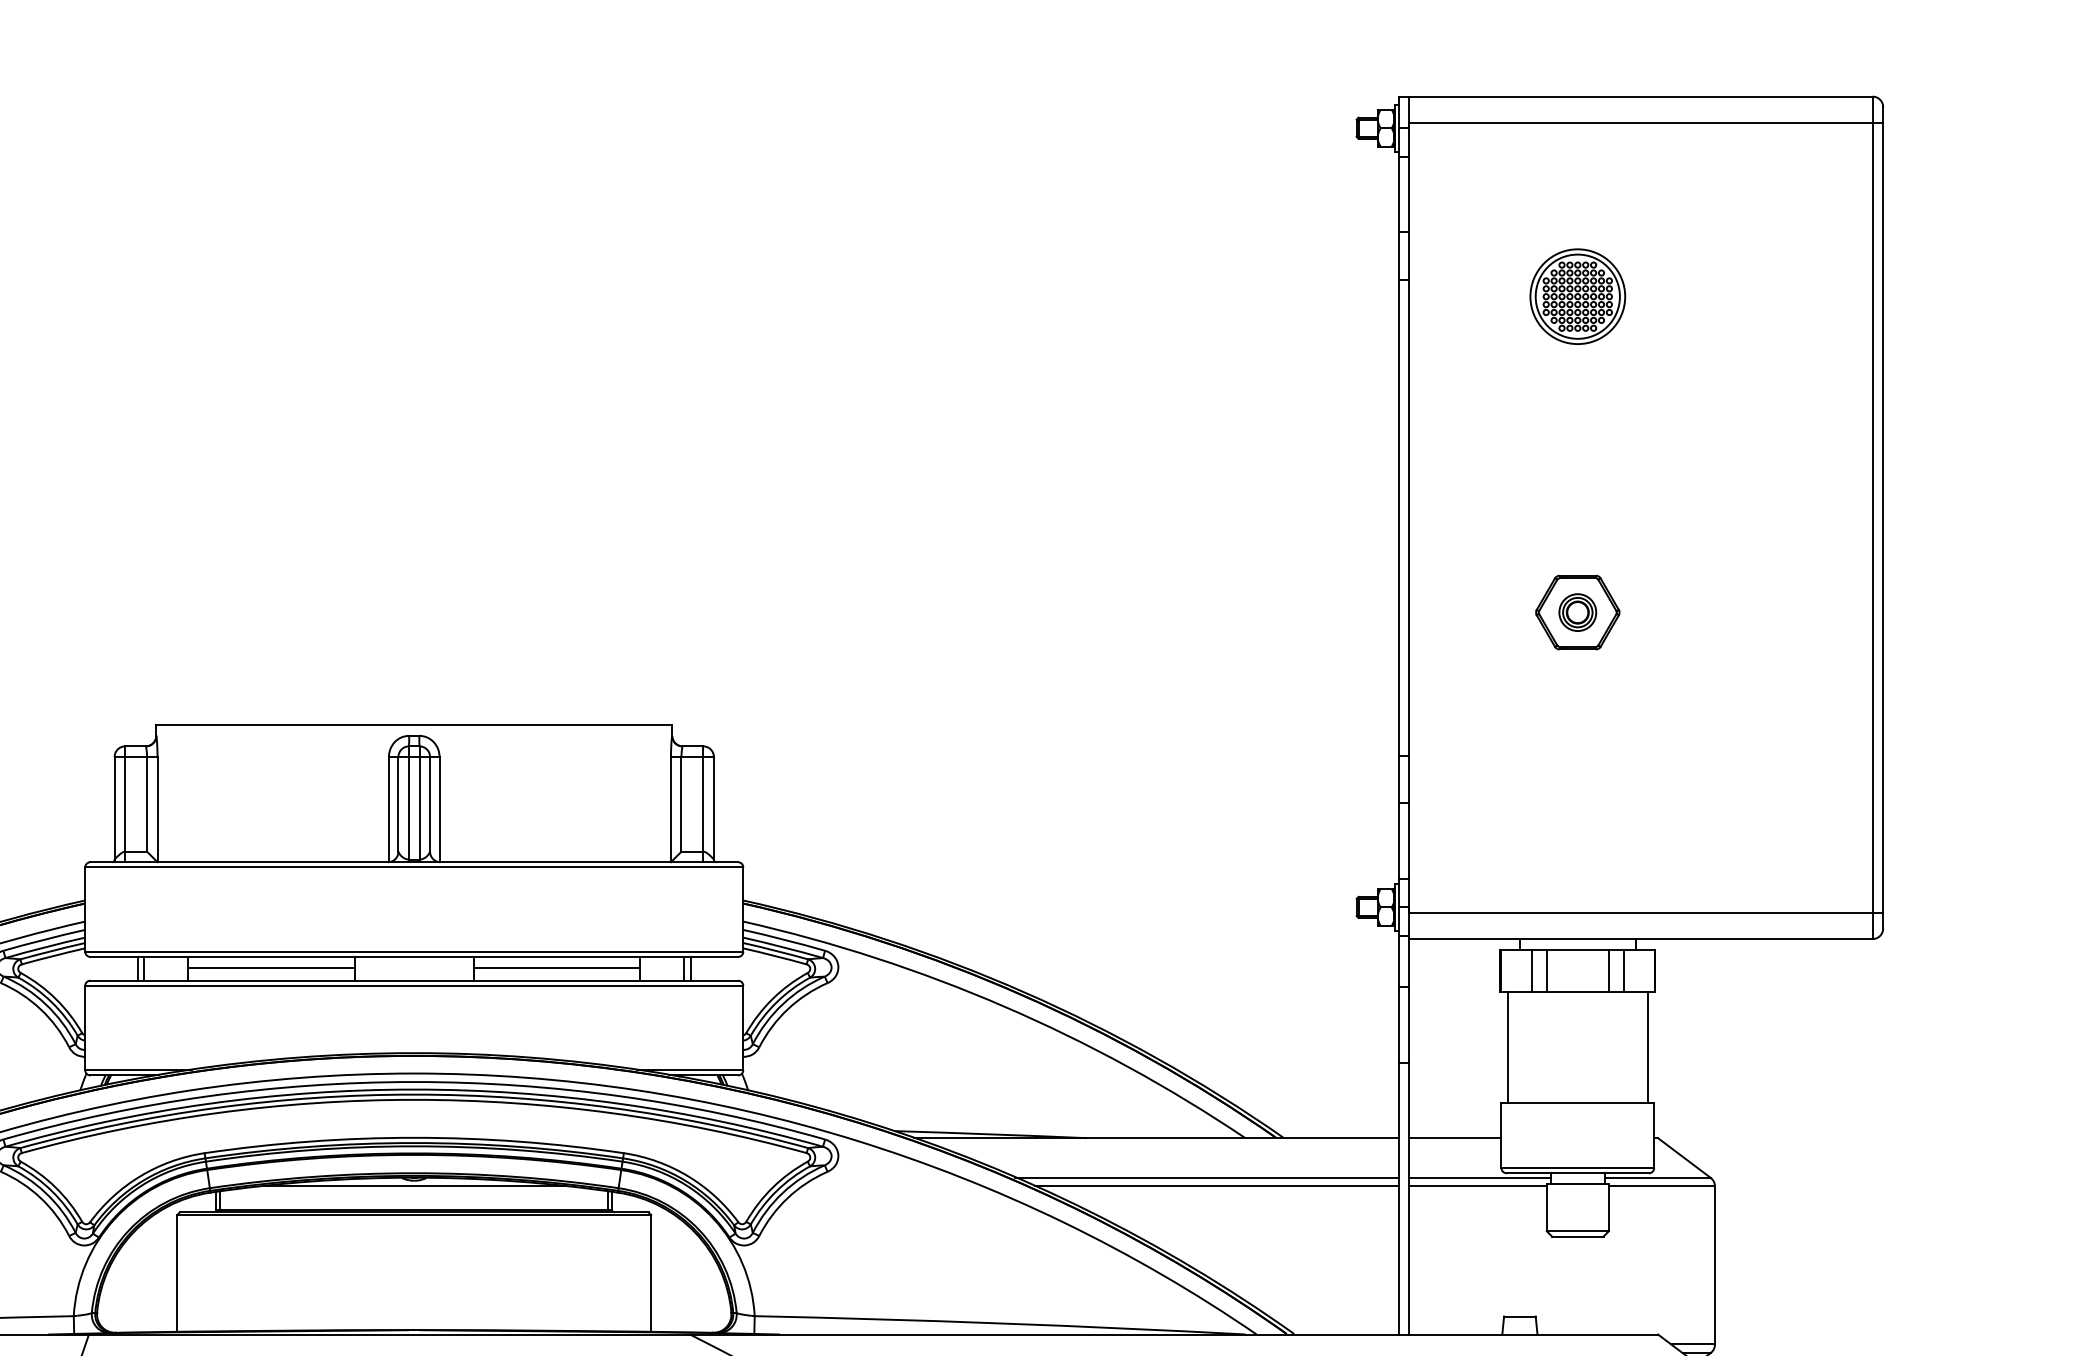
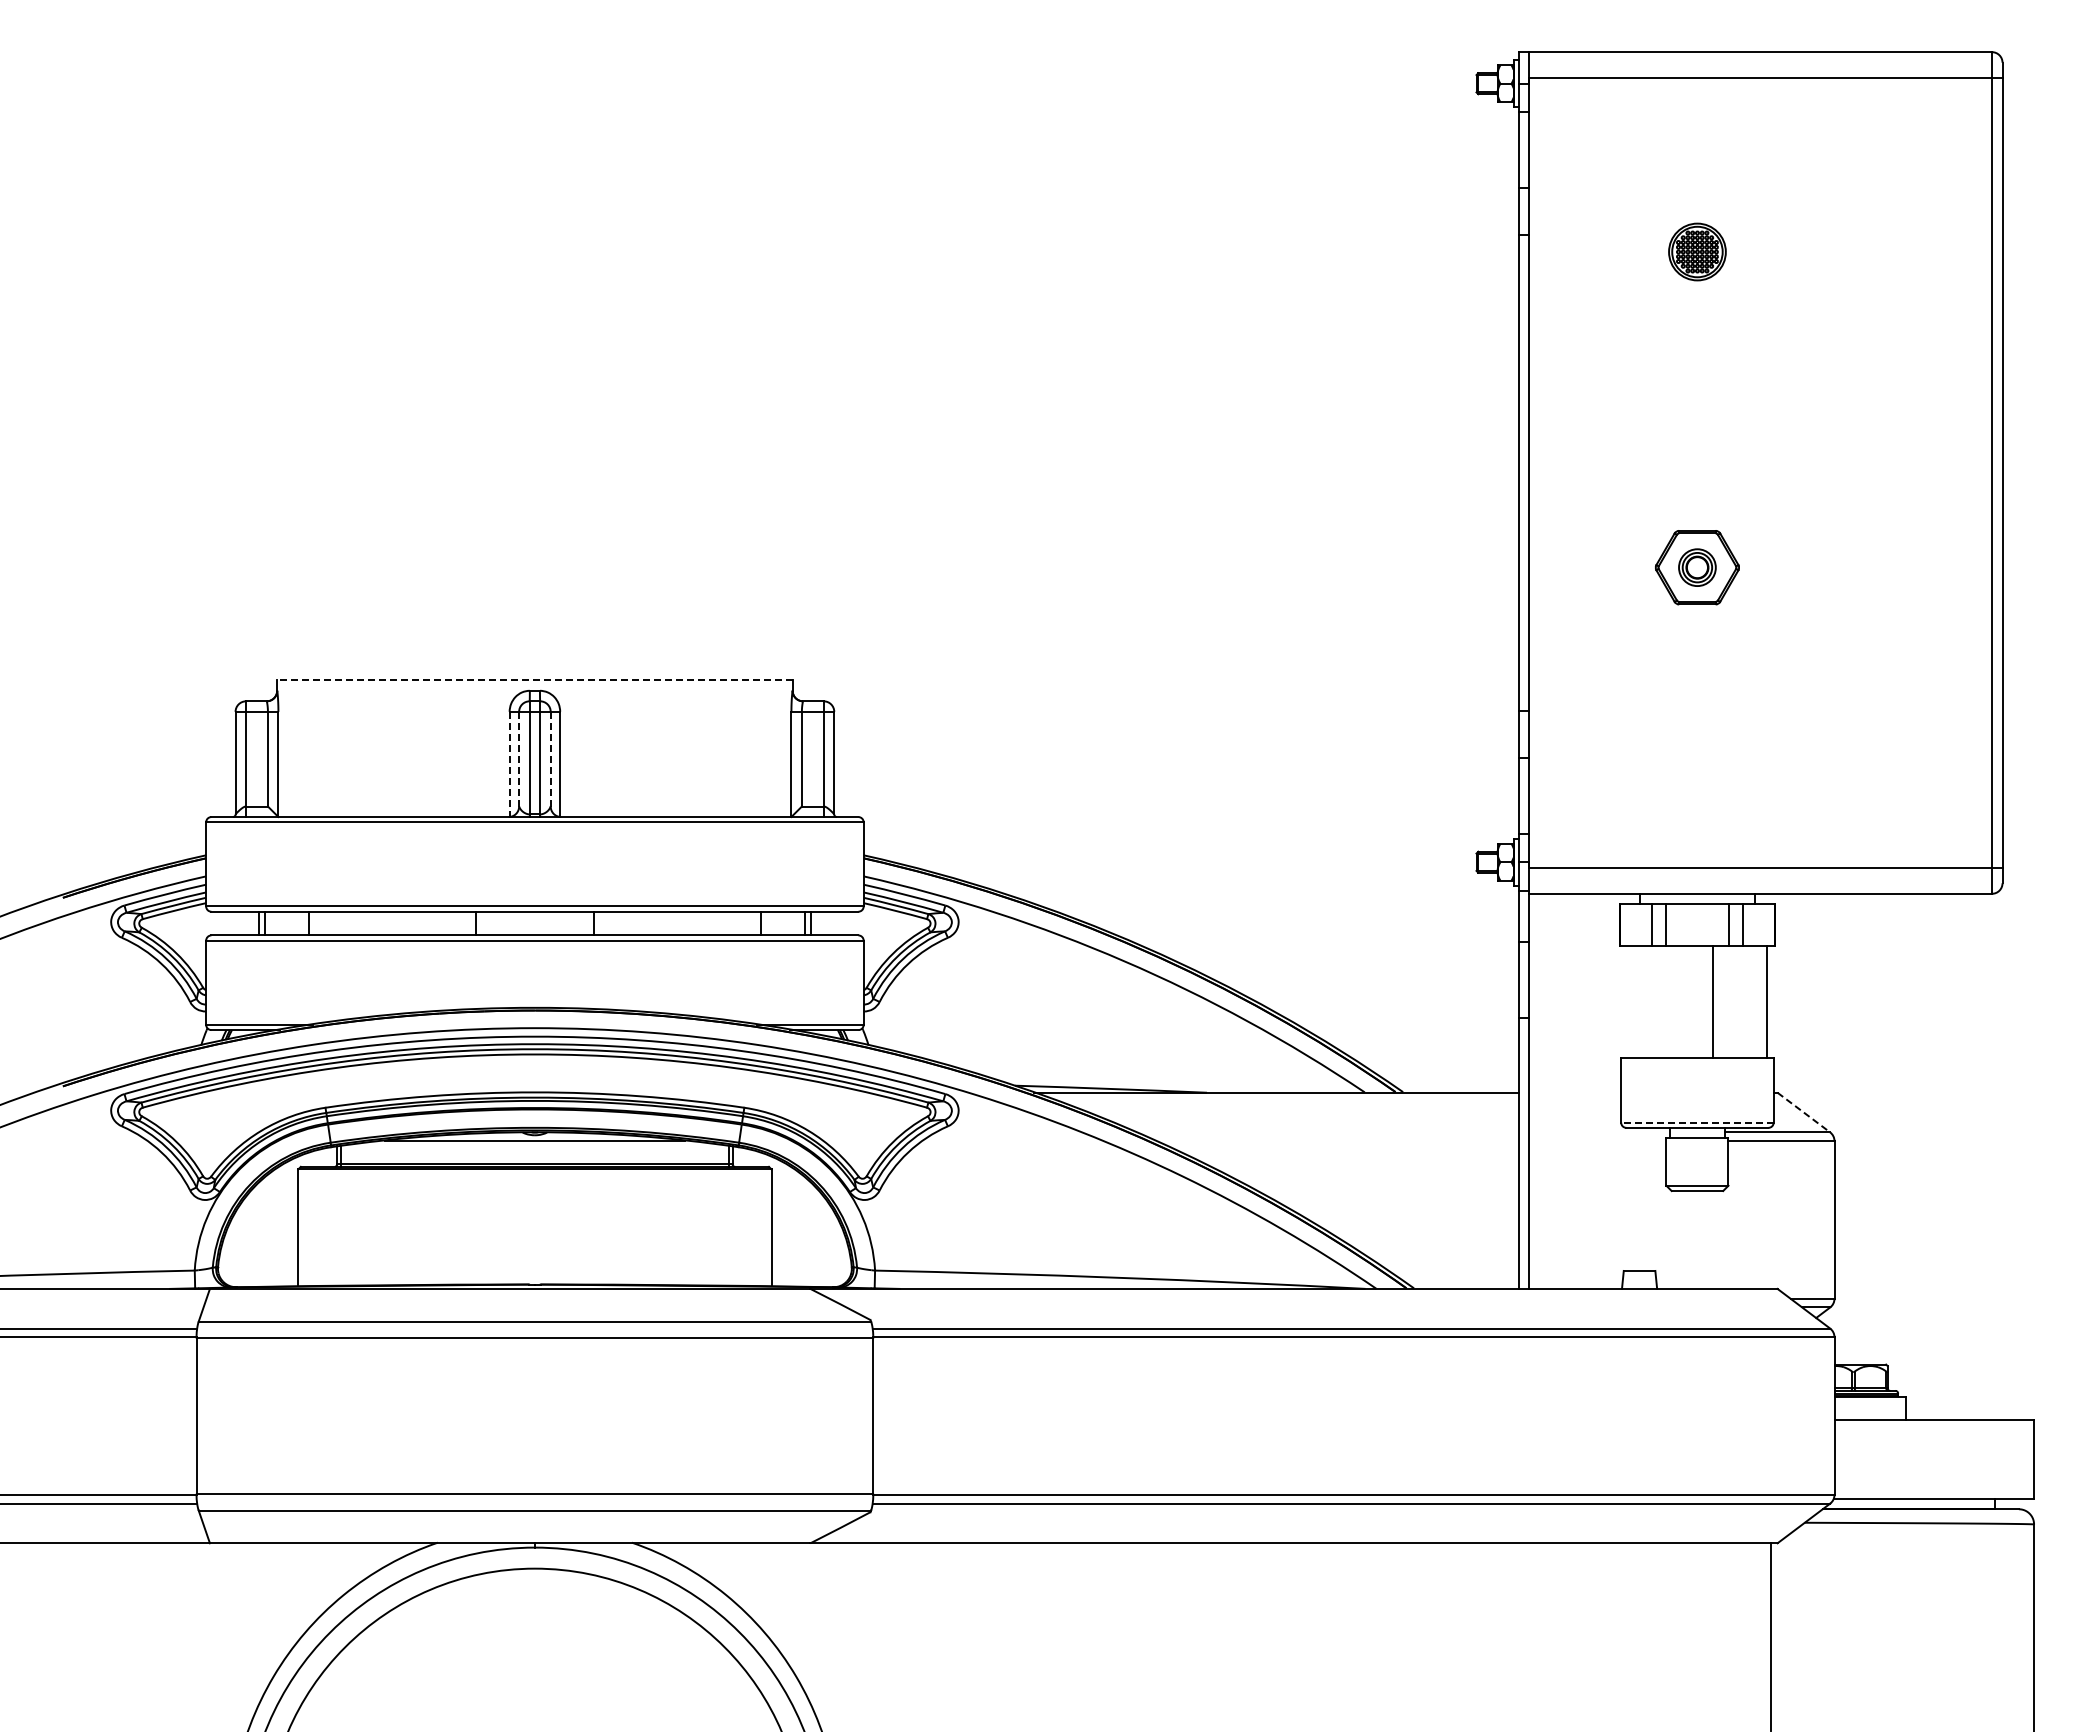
part: (1577, 296) -> (1697, 251), size x0.6
line: (413, 725) -> (534, 680), solid -> dashed
line: (398, 804) -> (519, 759), solid -> dashed
line: (429, 804) -> (550, 759), solid -> dashed
line: (388, 809) -> (509, 764), solid -> dashed
line: (270, 967) -> (391, 922), removed
line: (556, 967) -> (677, 922), removed
line: (1507, 1046) -> (1712, 1001), moved
line: (1455, 1137) -> (1575, 1092), removed
line: (1683, 1157) -> (1803, 1112), solid -> dashed
line: (1576, 1167) -> (1696, 1122), solid -> dashed
line: (1206, 1177) -> (1326, 1132), removed
line: (1479, 1177) -> (1599, 1132), removed
line: (1216, 1186) -> (1336, 1141), removed
line: (1477, 1186) -> (1597, 1141), removed

